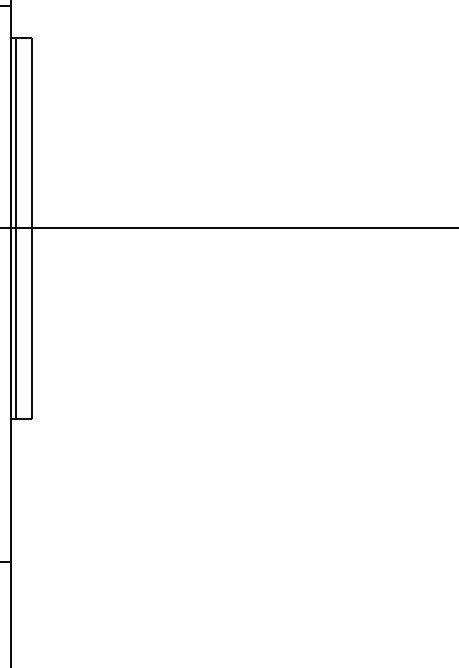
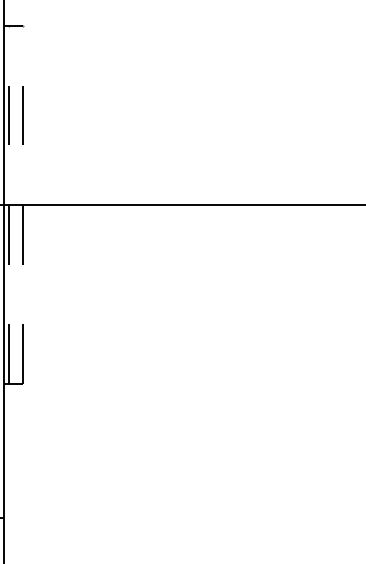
line: (16, 227) -> (9, 204), solid -> dashed
line: (31, 227) -> (23, 204), solid -> dashed

